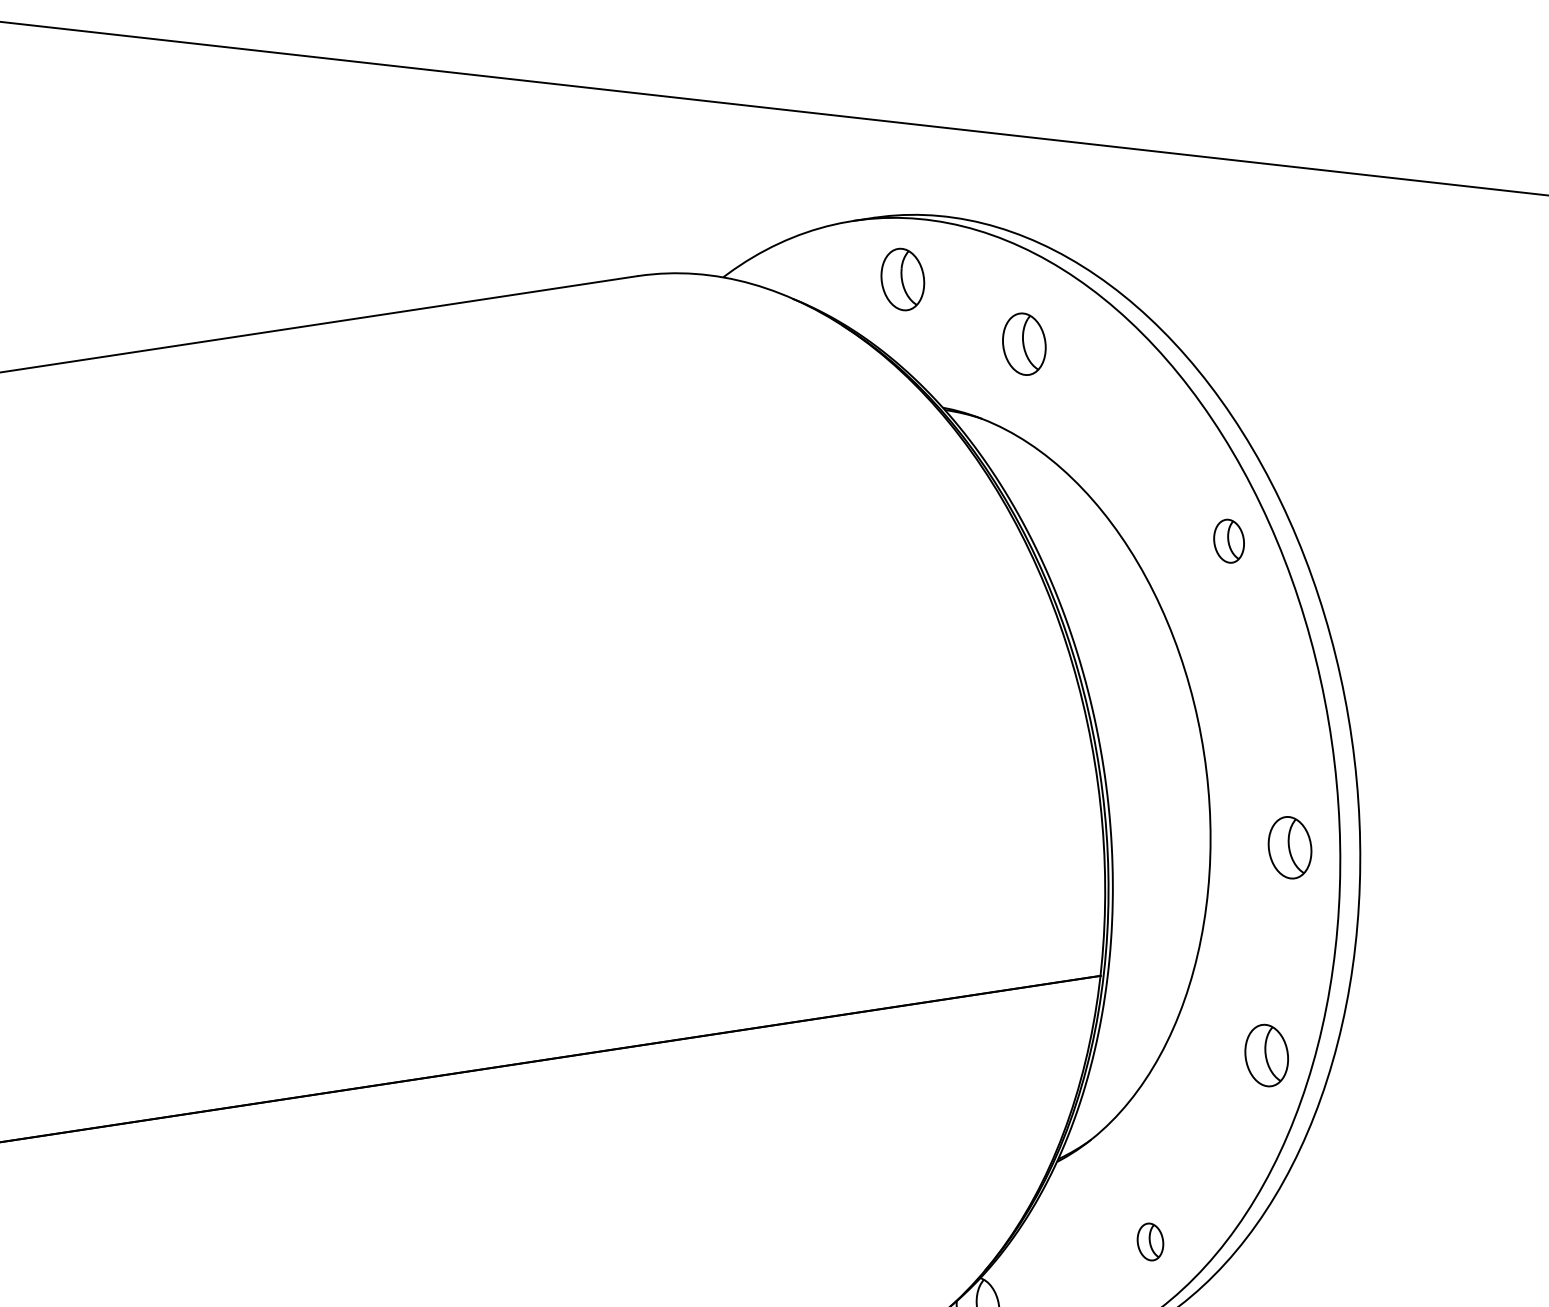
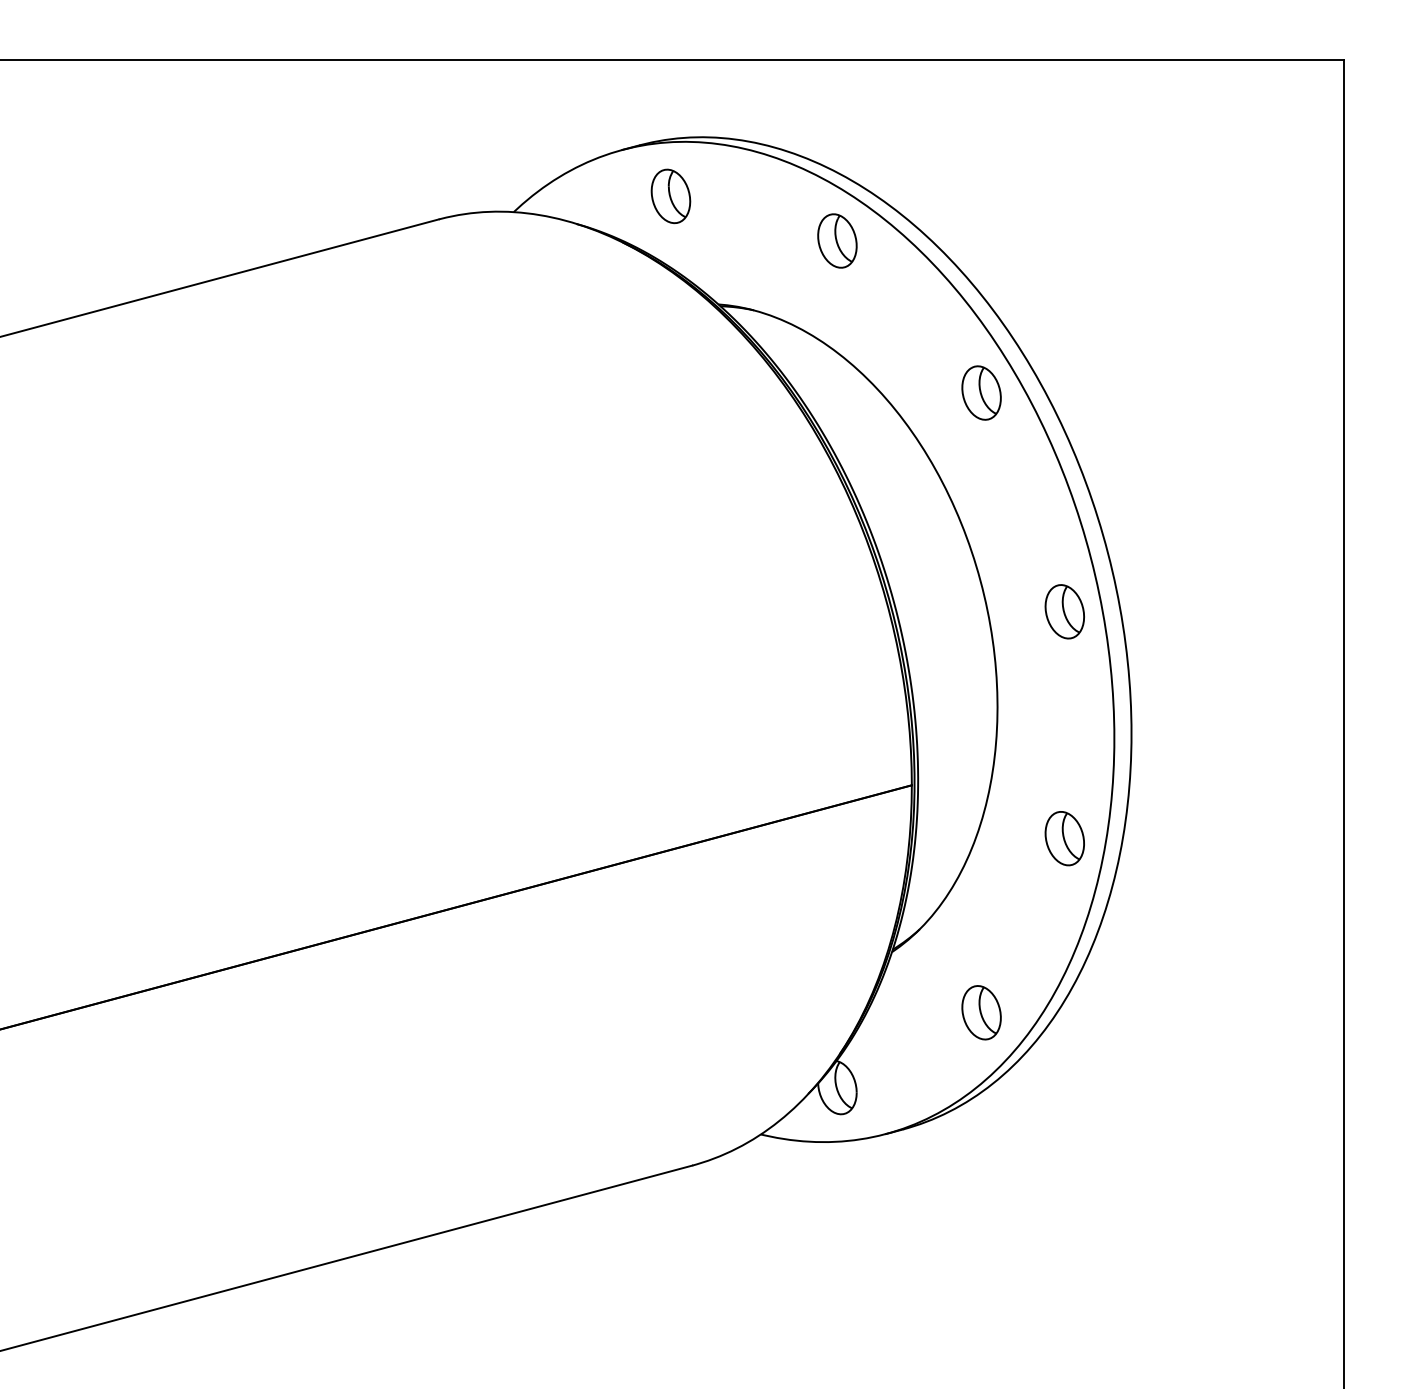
part: (1024, 343) -> (837, 240), moved
part: (1229, 540) -> (981, 392), size x1.43
part: (1289, 847) -> (1064, 611), moved
part: (1150, 1241) -> (981, 1012), size x1.67

